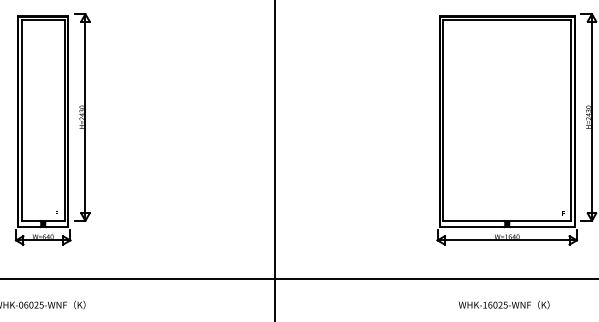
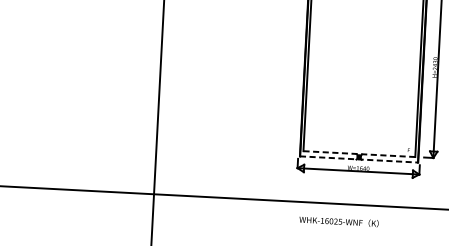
line: (507, 220) -> (359, 153), solid -> dashed
line: (507, 226) -> (359, 159), solid -> dashed
text: (503, 304) -> (338, 221), moved

